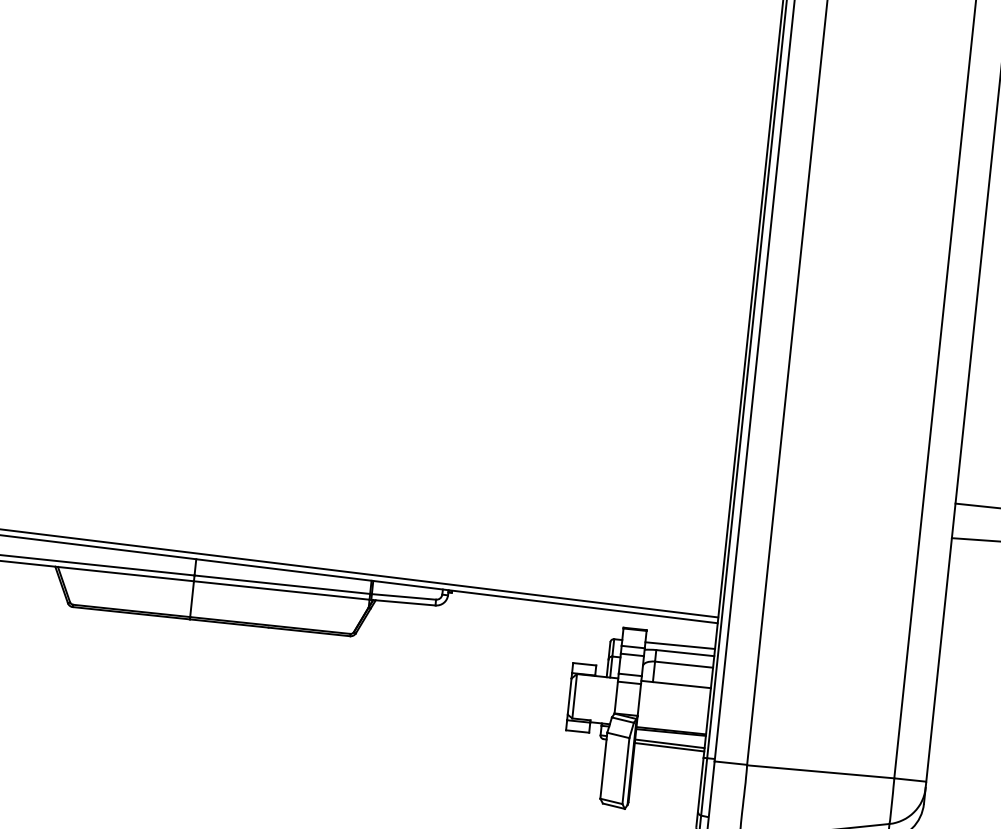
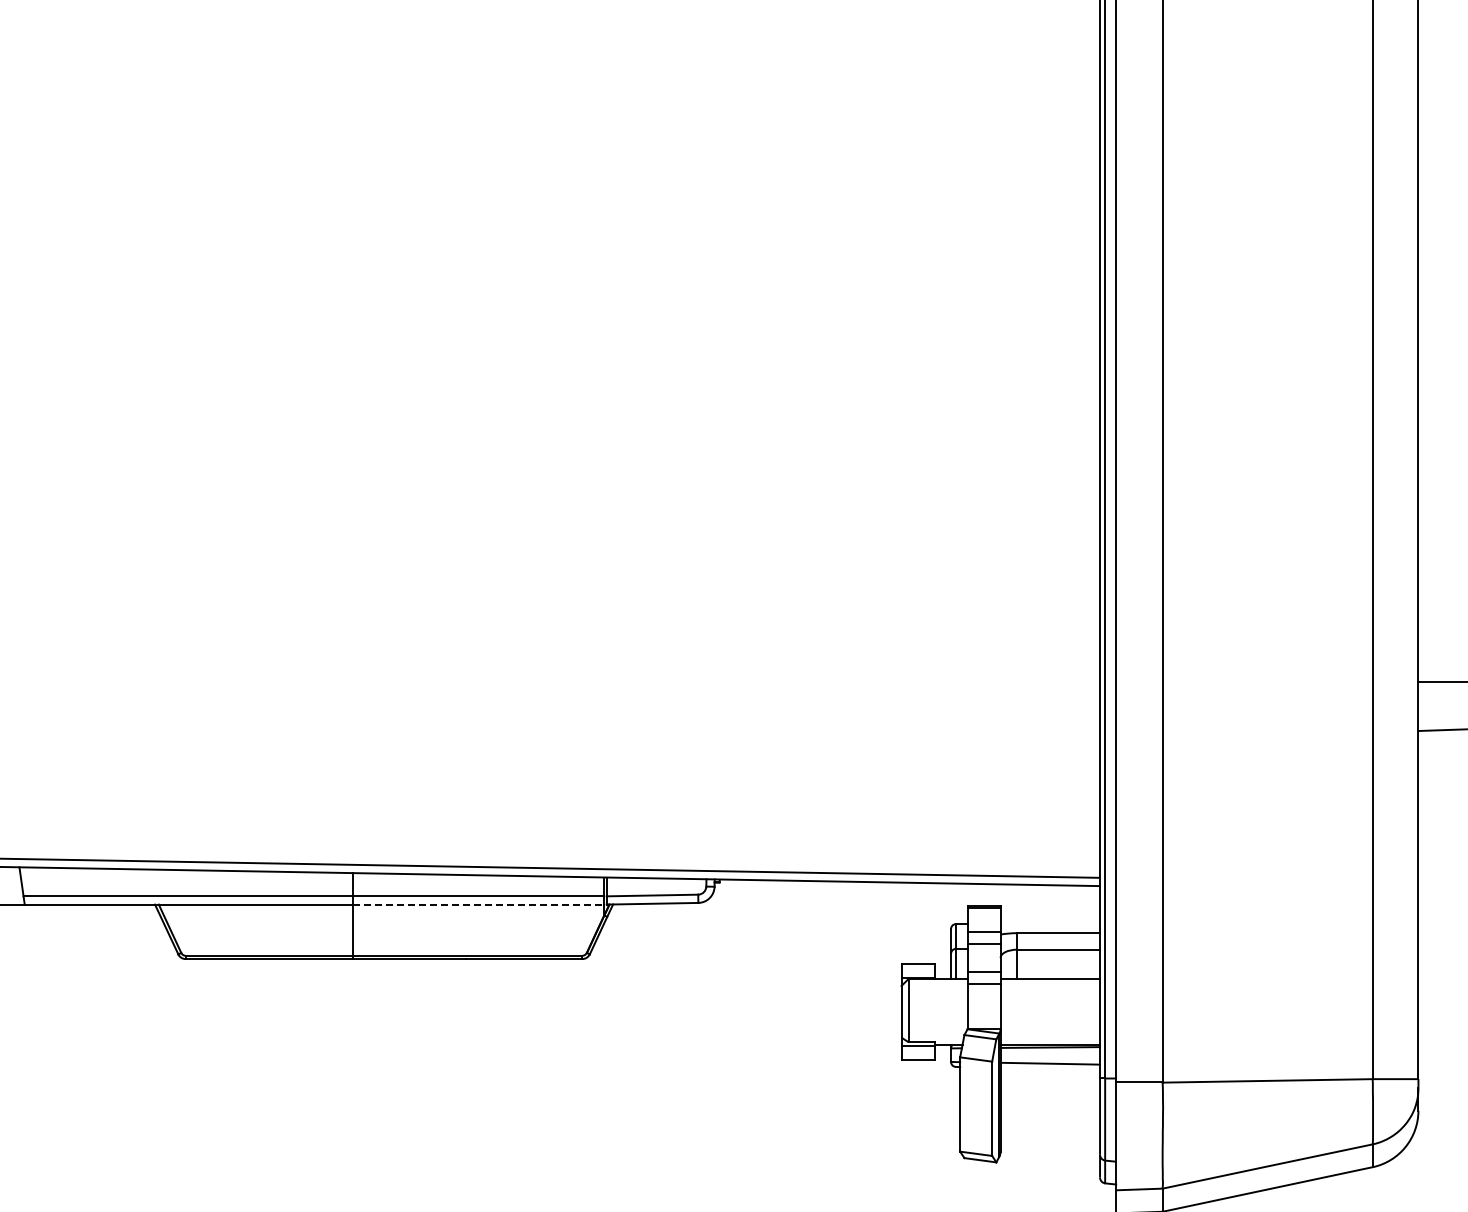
line: (281, 590) -> (478, 904), solid -> dashed
line: (680, 645) -> (1050, 922), removed
line: (669, 747) -> (1050, 1068), removed

